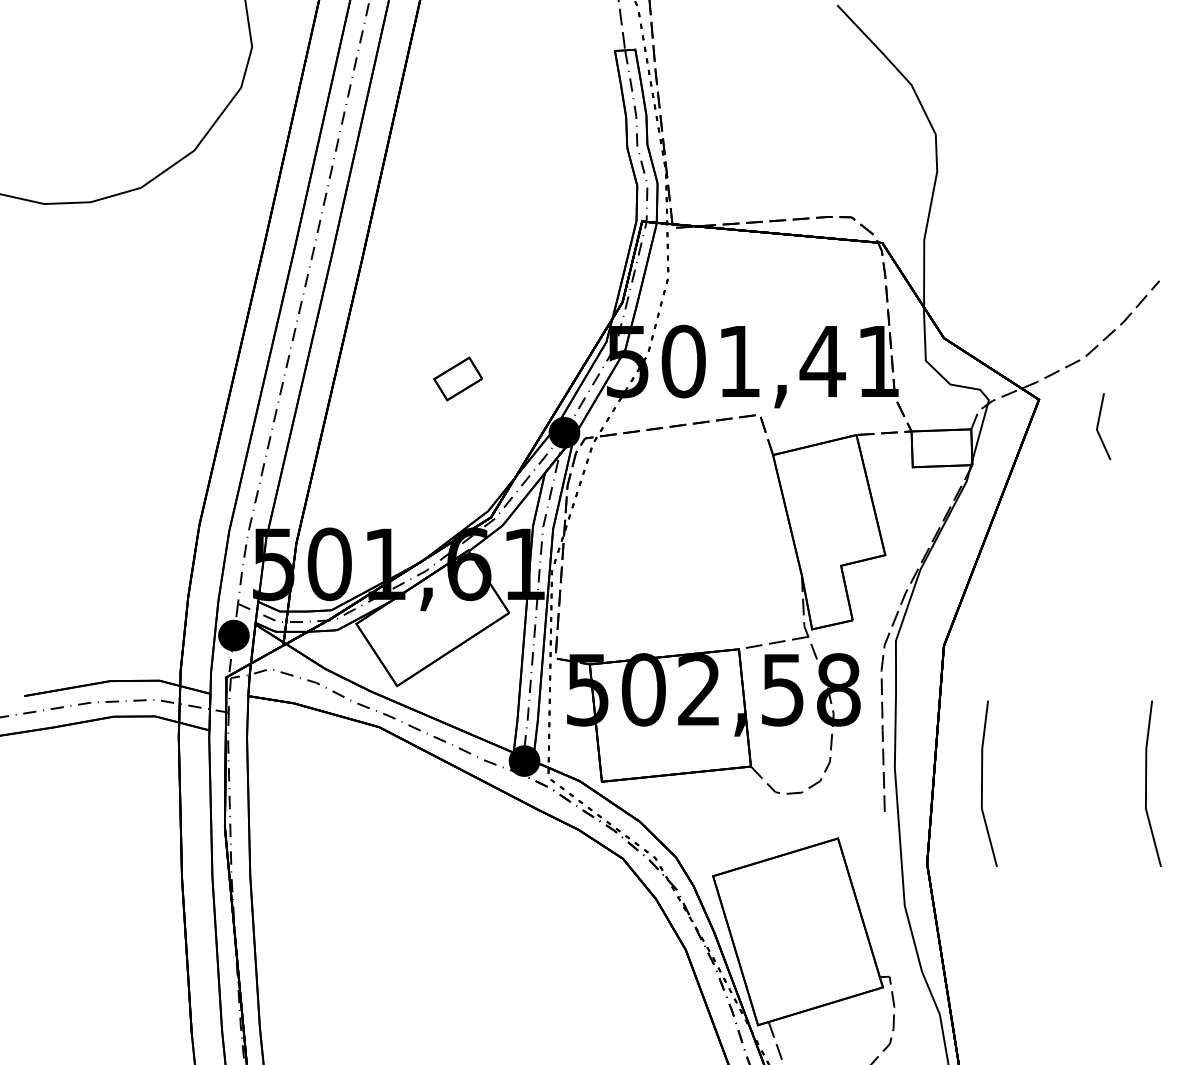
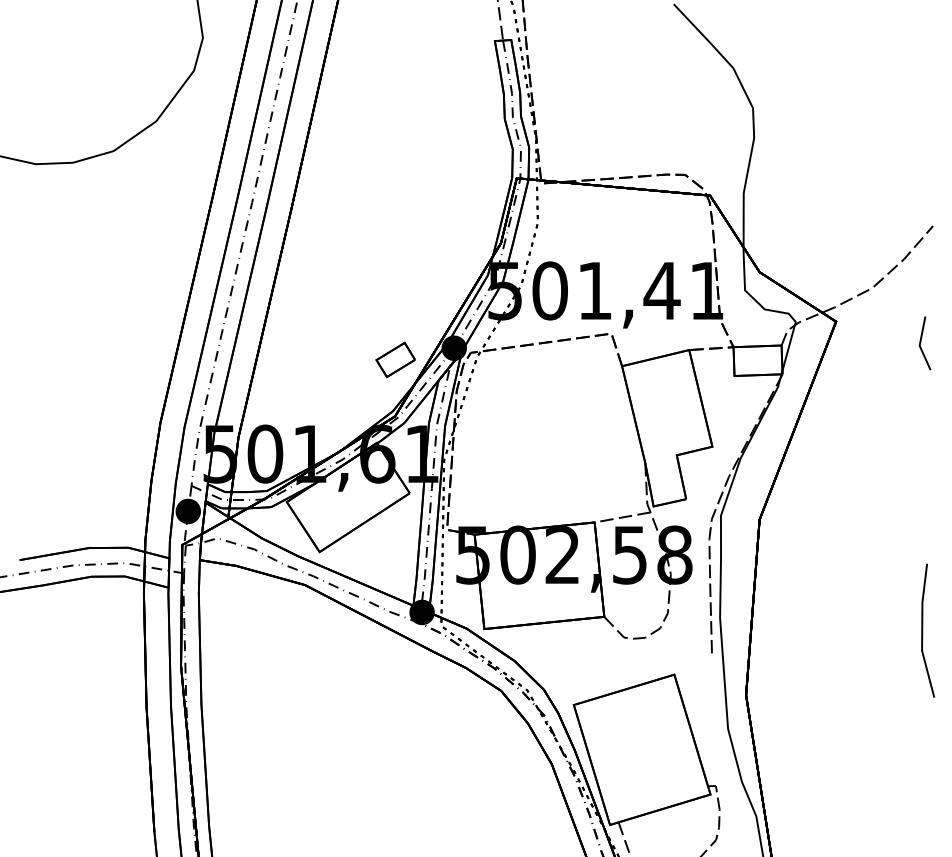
part: (457, 378) -> (395, 359), moved
line: (1099, 425) -> (921, 342), moved
line: (983, 783) -> (791, 630), removed

